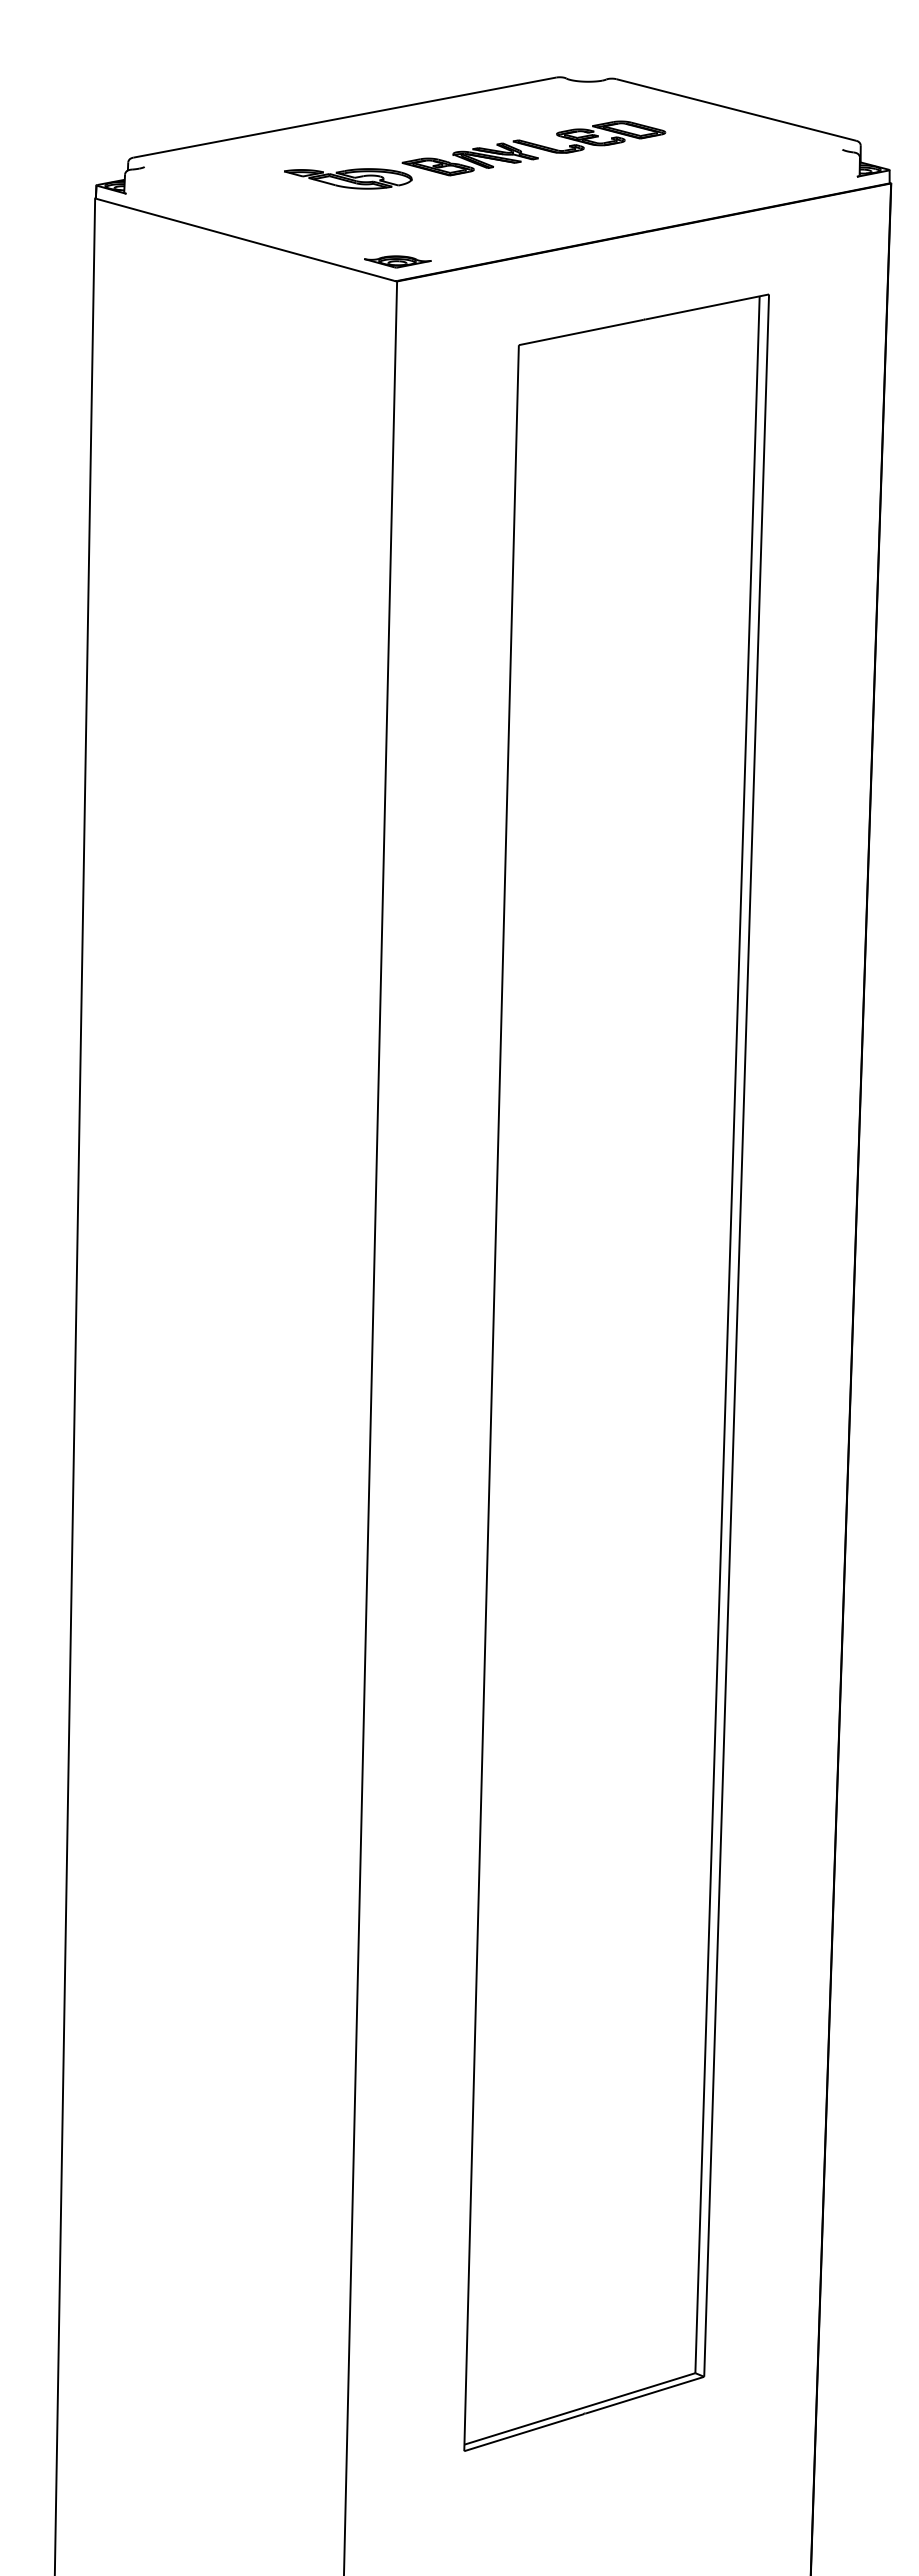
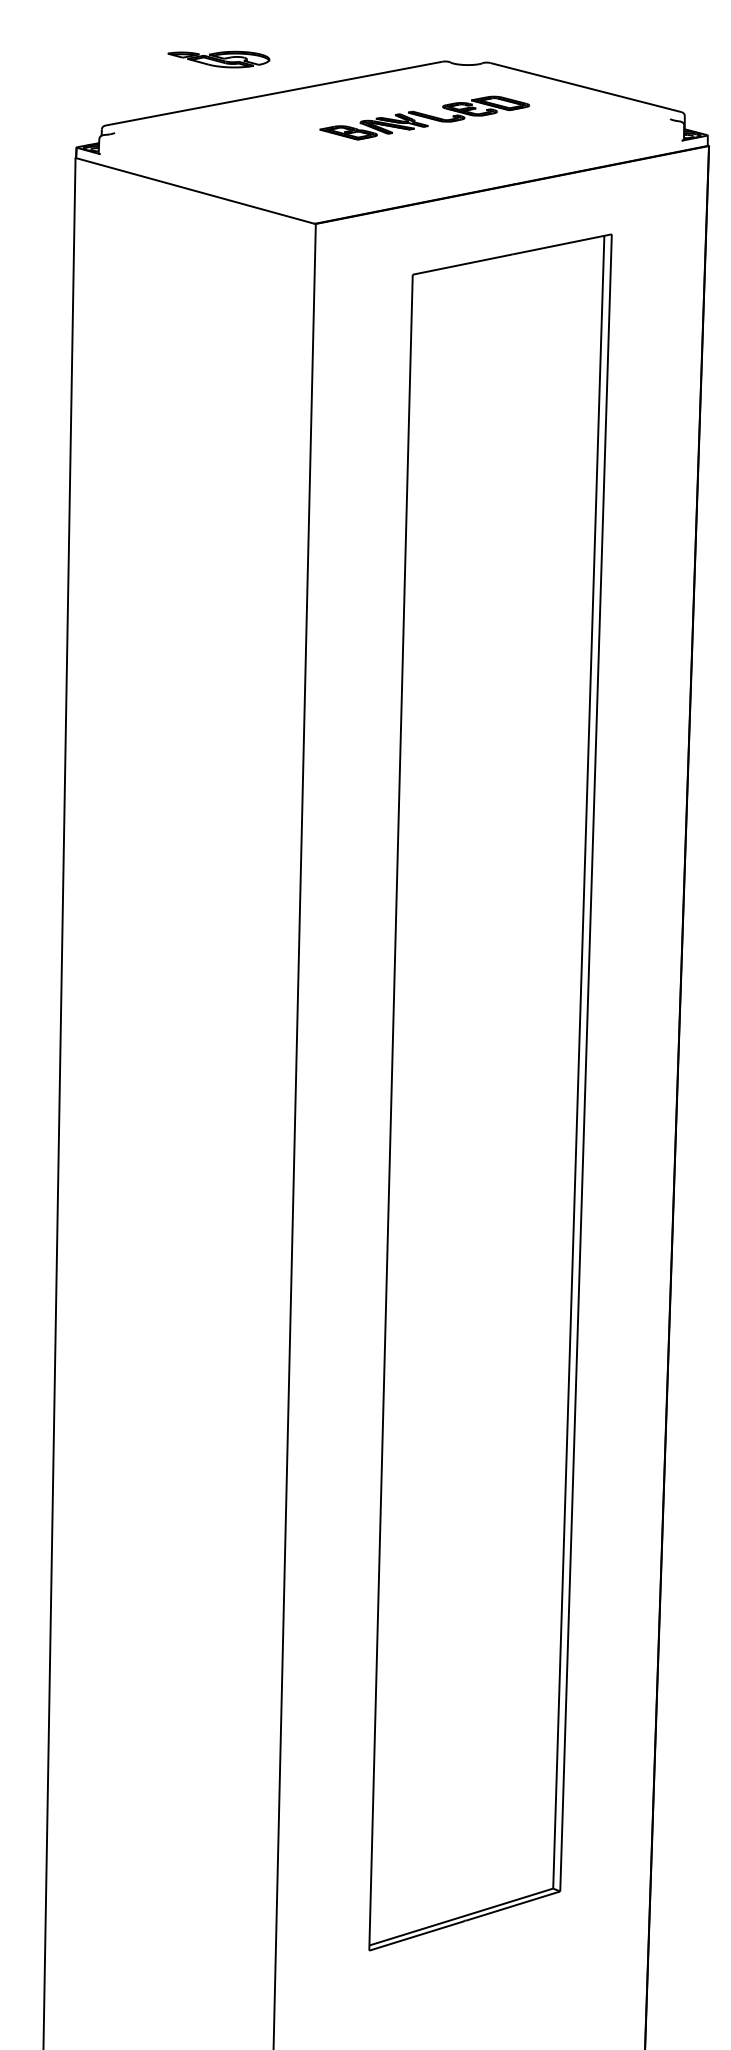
part: (348, 178) -> (219, 59), moved
part: (397, 261) -> (316, 208), removed

